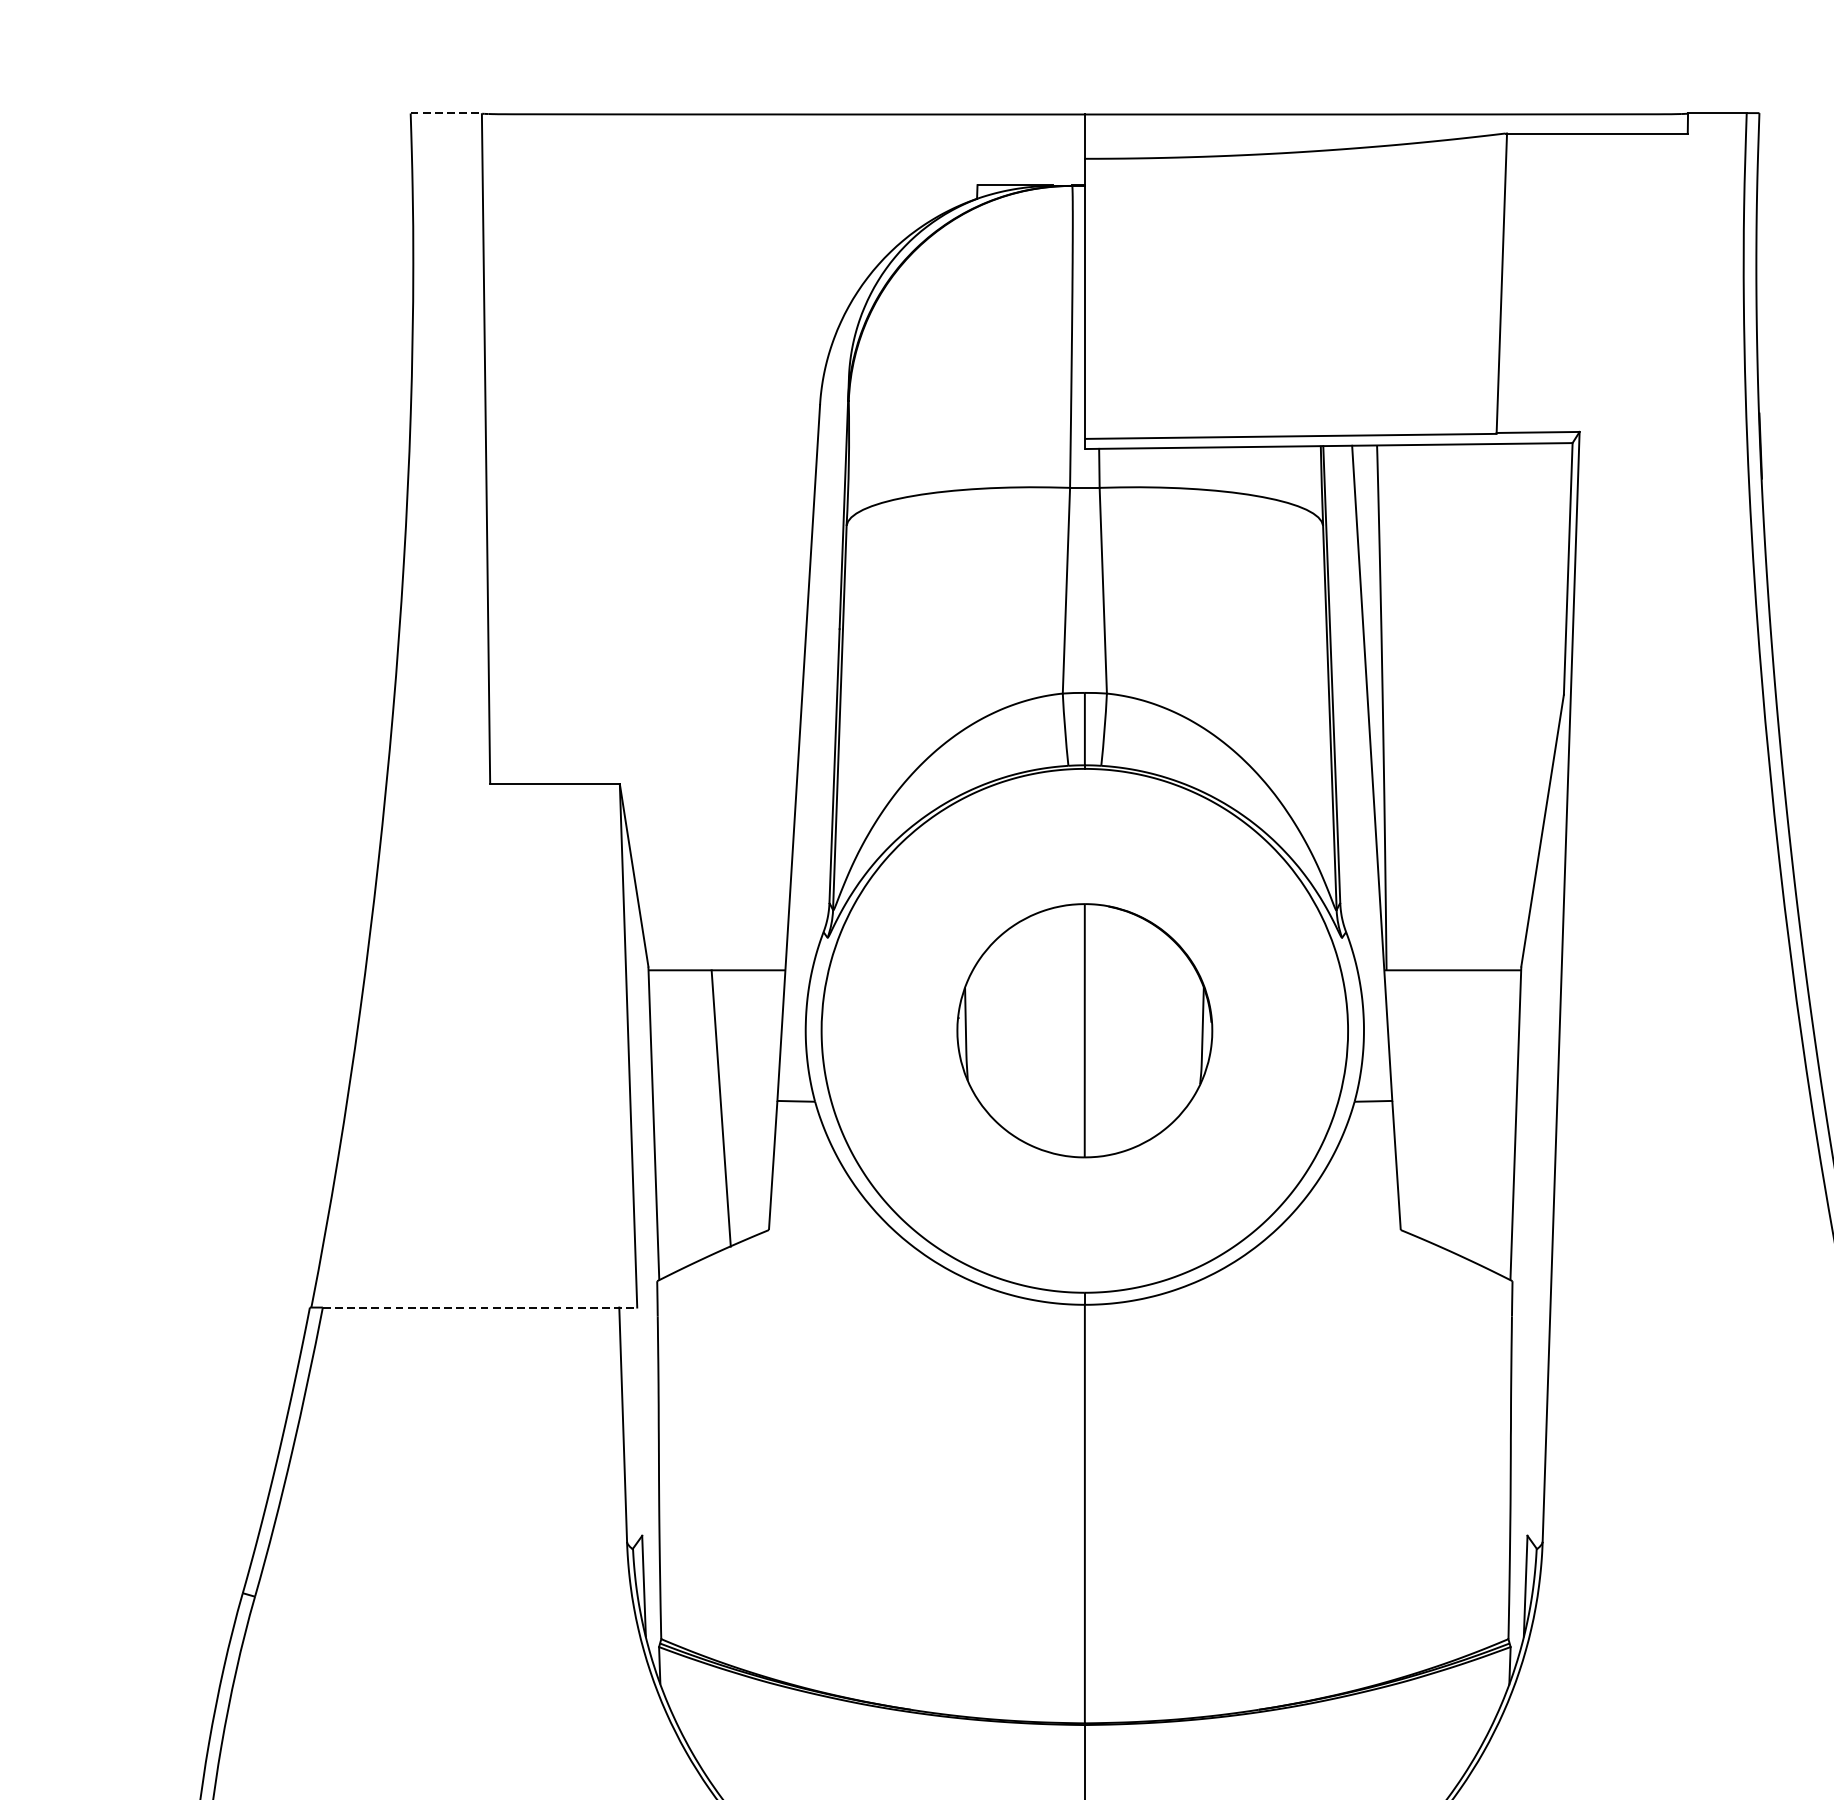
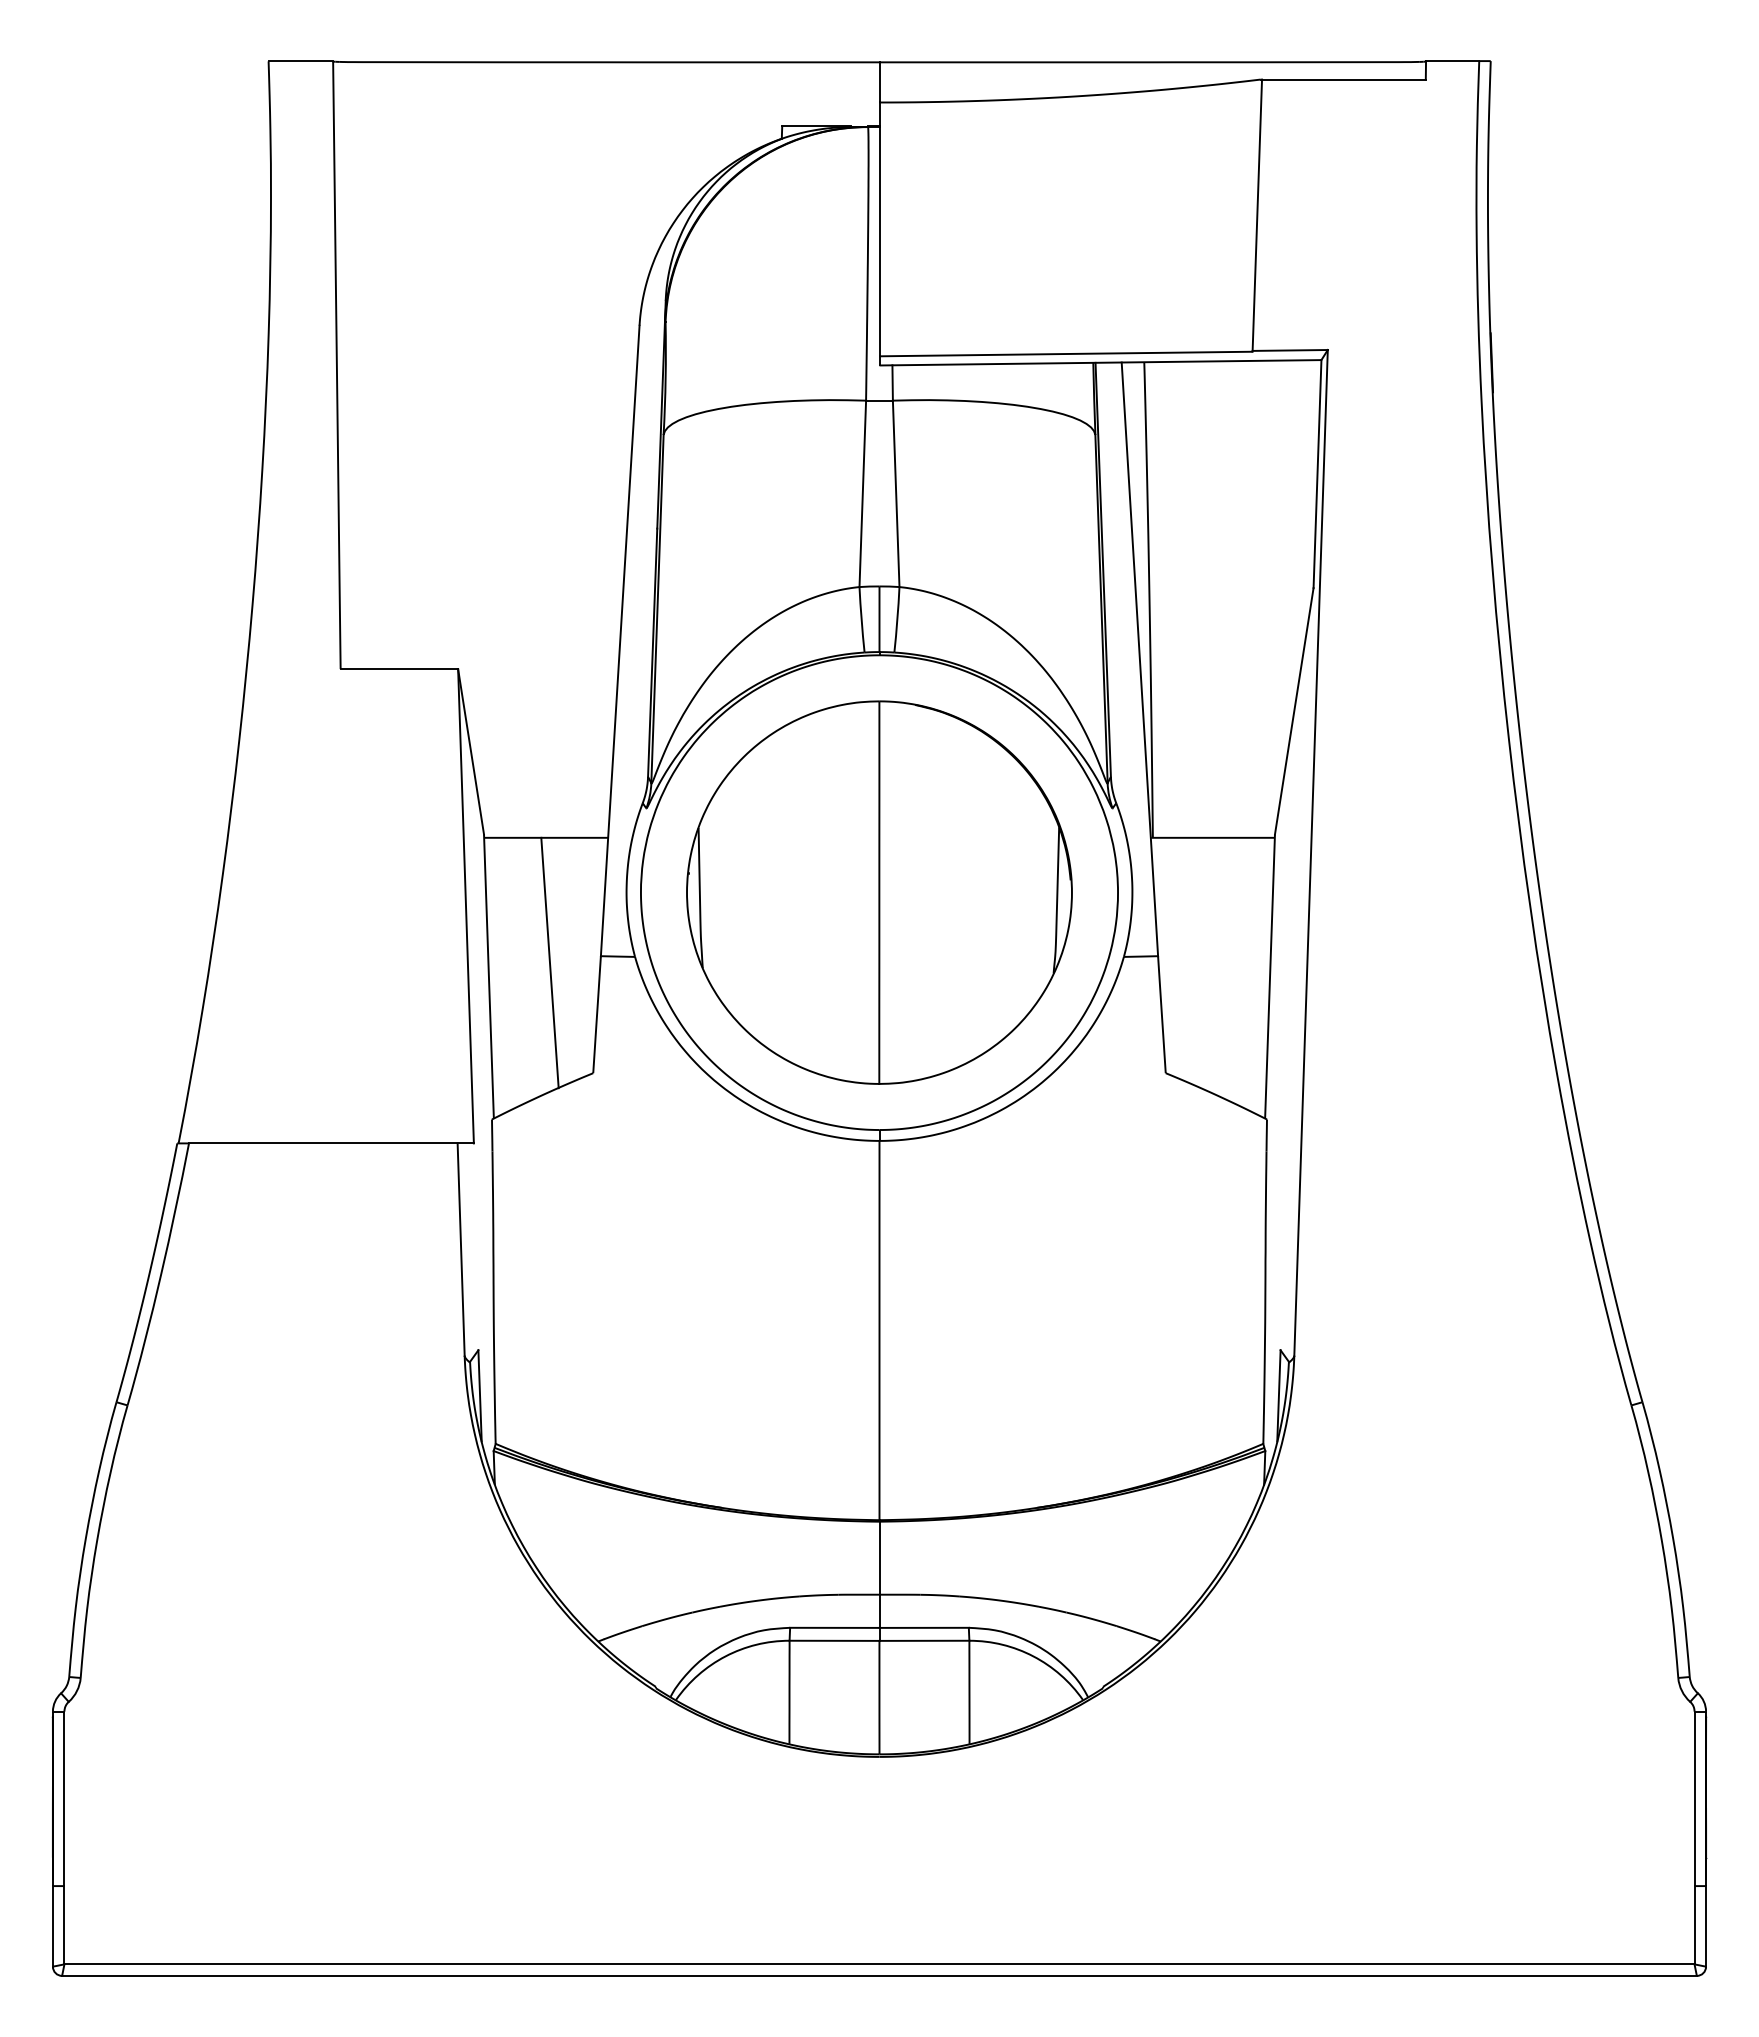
line: (446, 113) -> (301, 61), dashed -> solid
part: (1084, 1030) -> (879, 892), size x1.67
line: (480, 1307) -> (331, 1143), dashed -> solid

